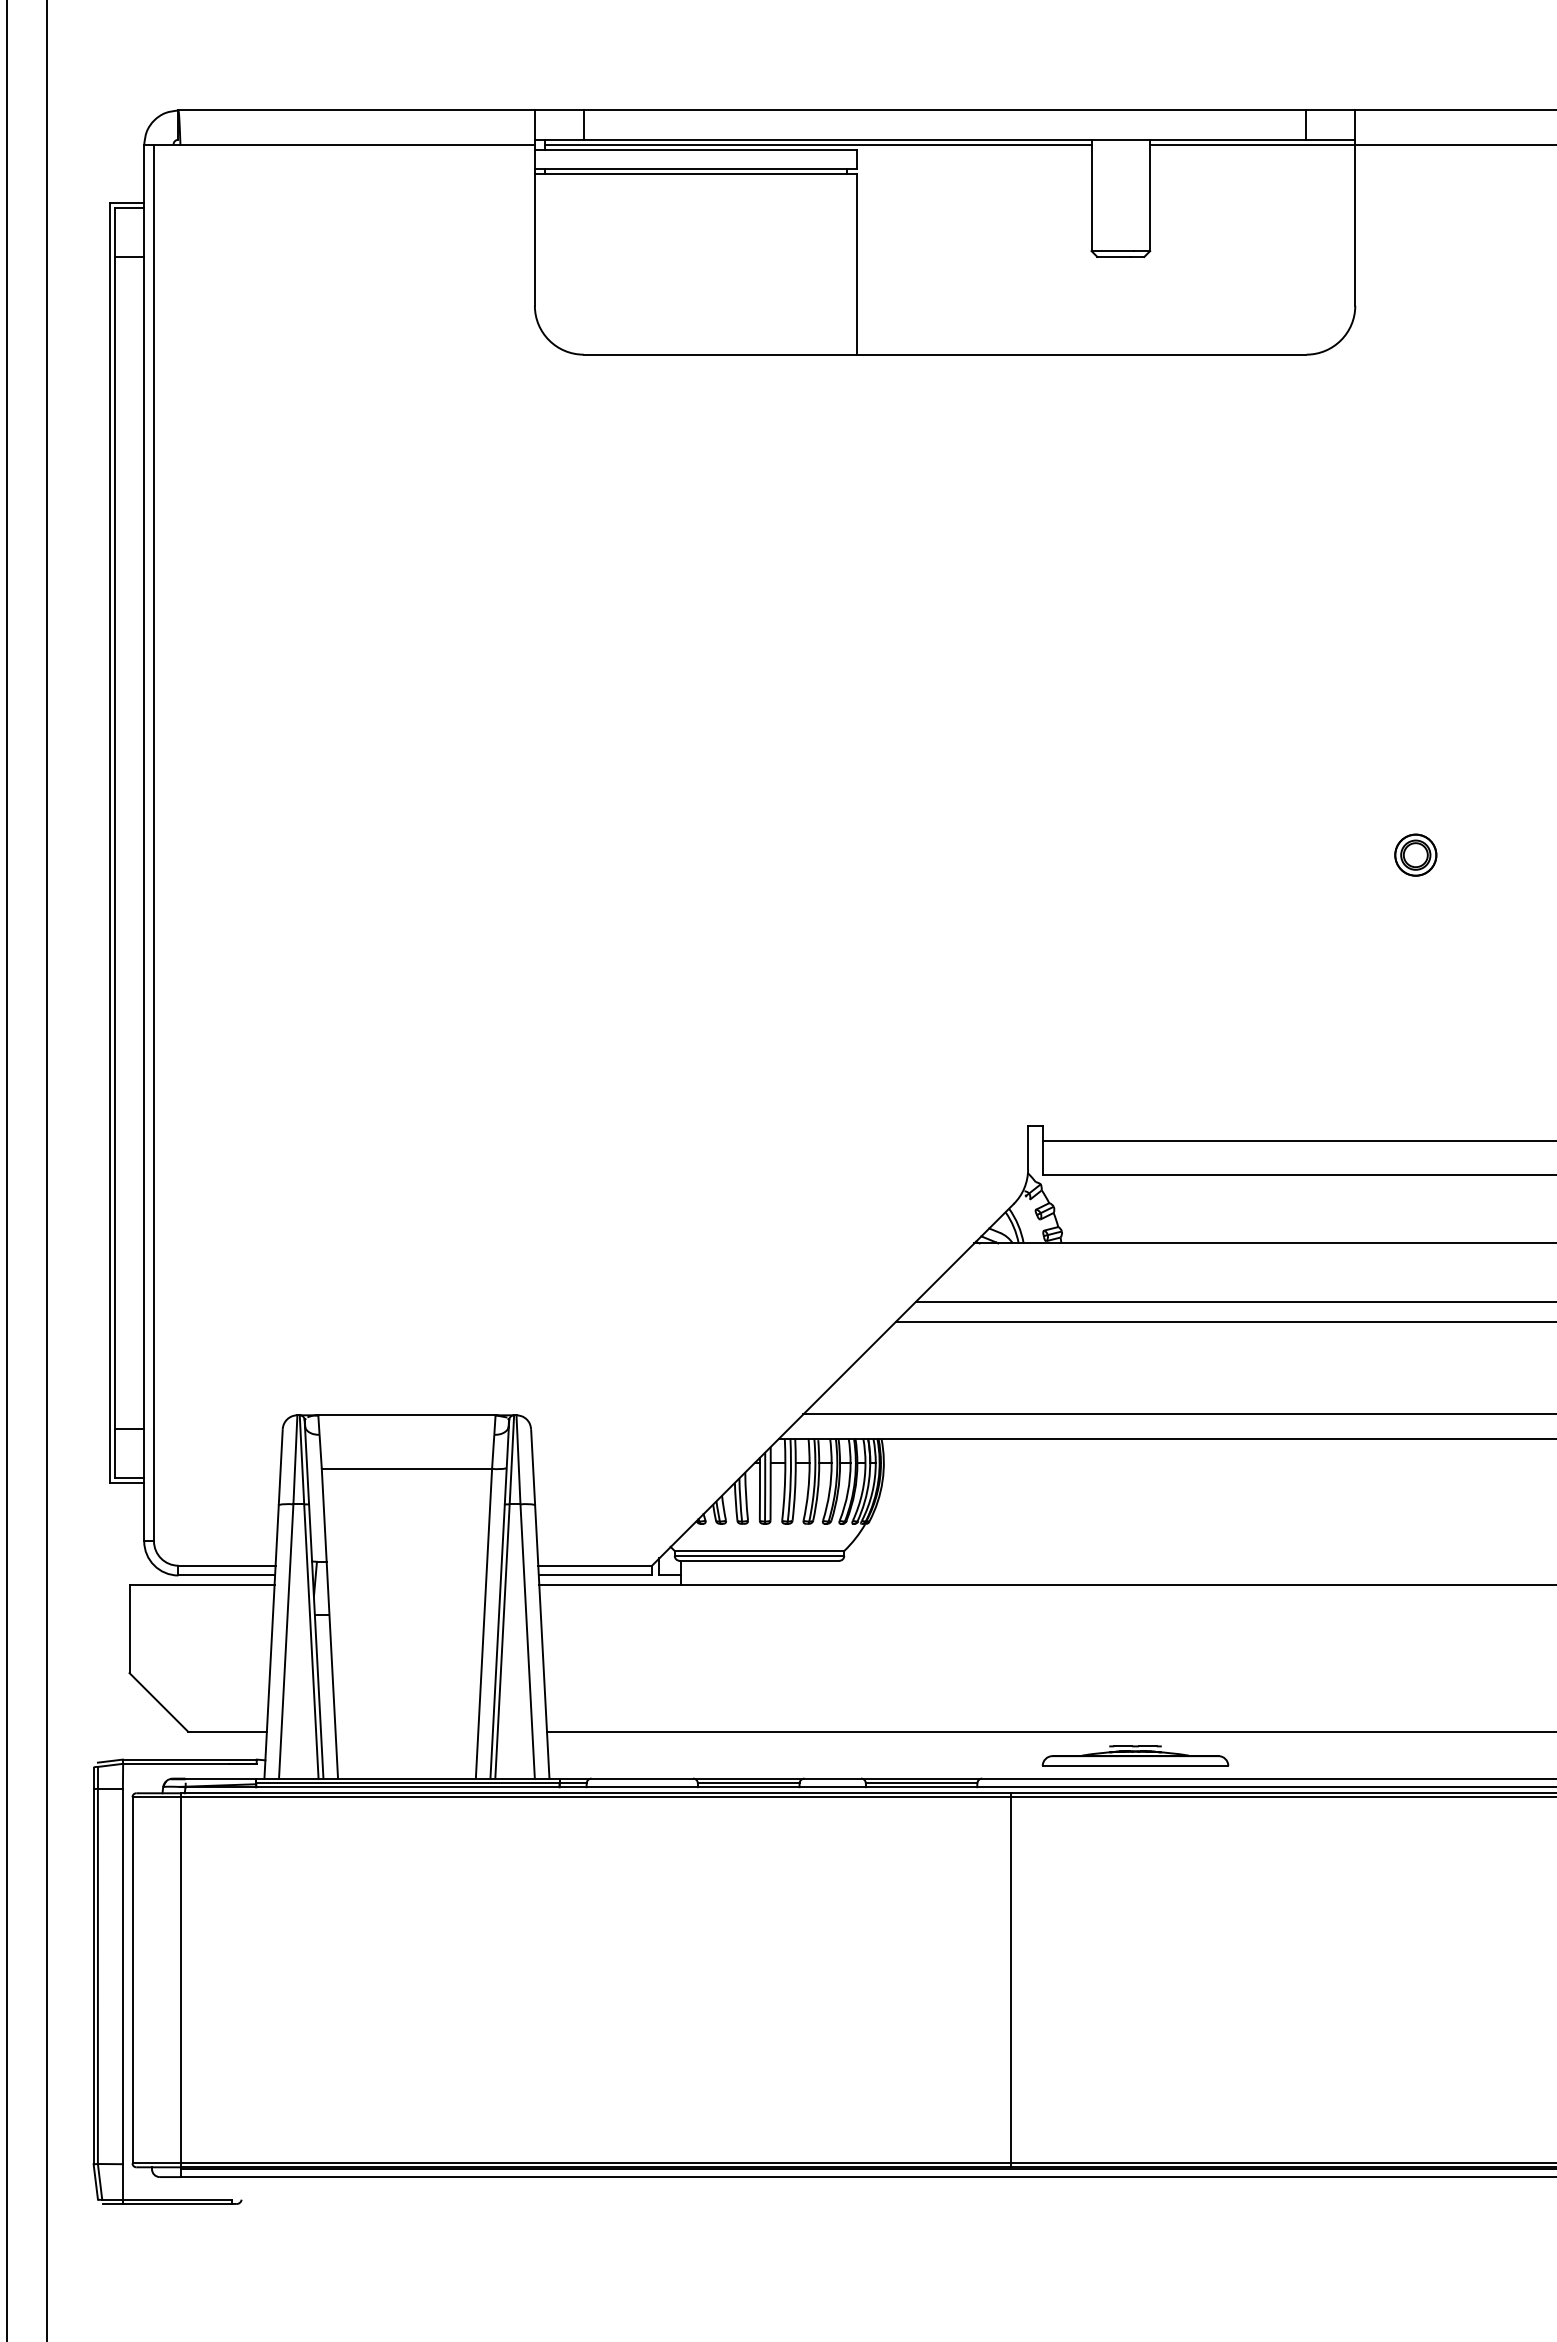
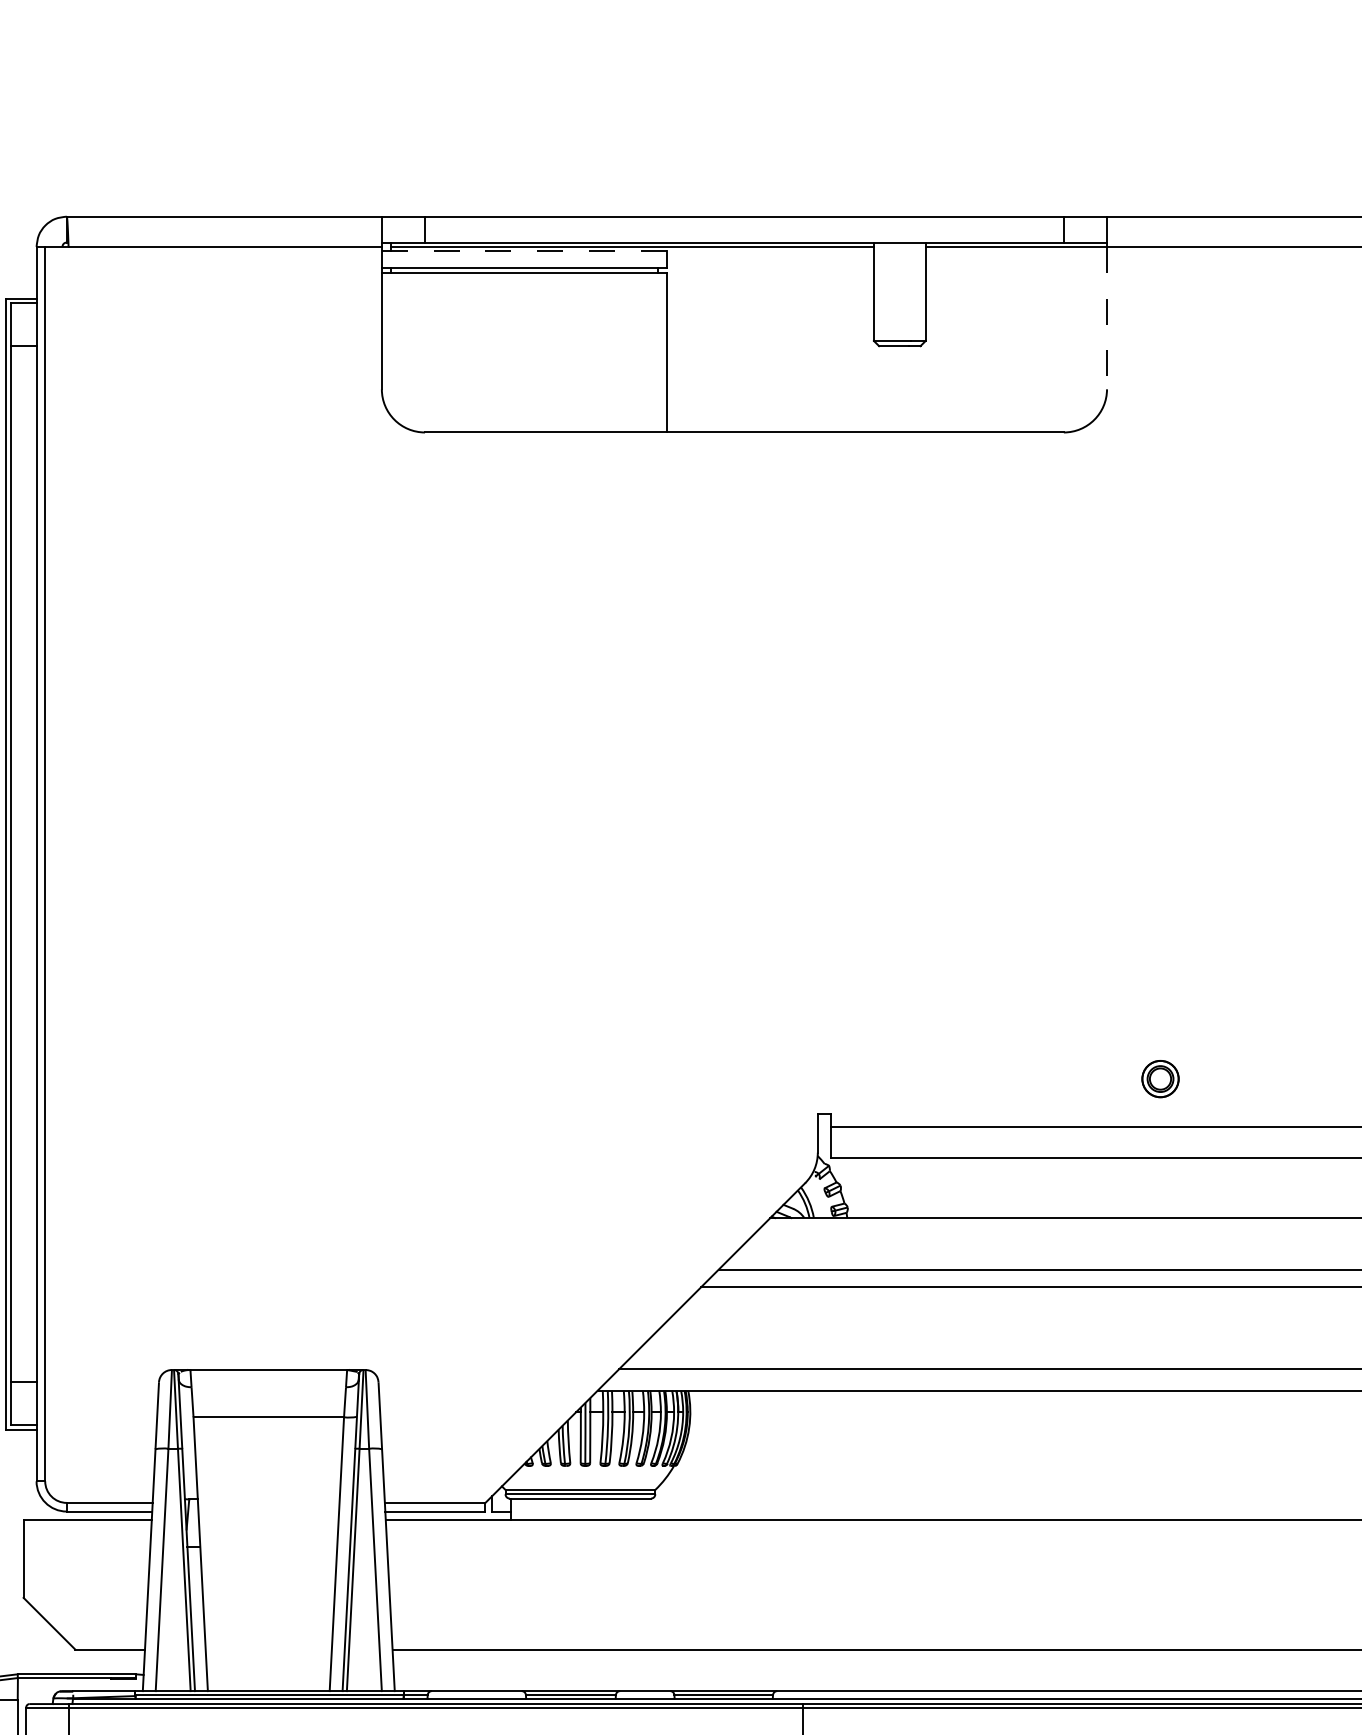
line: (695, 149) -> (523, 251), solid -> dashed
line: (1355, 225) -> (1107, 318), solid -> dashed
part: (1415, 854) -> (1160, 1078), moved
part: (1135, 1755) -> (912, 1670), removed

